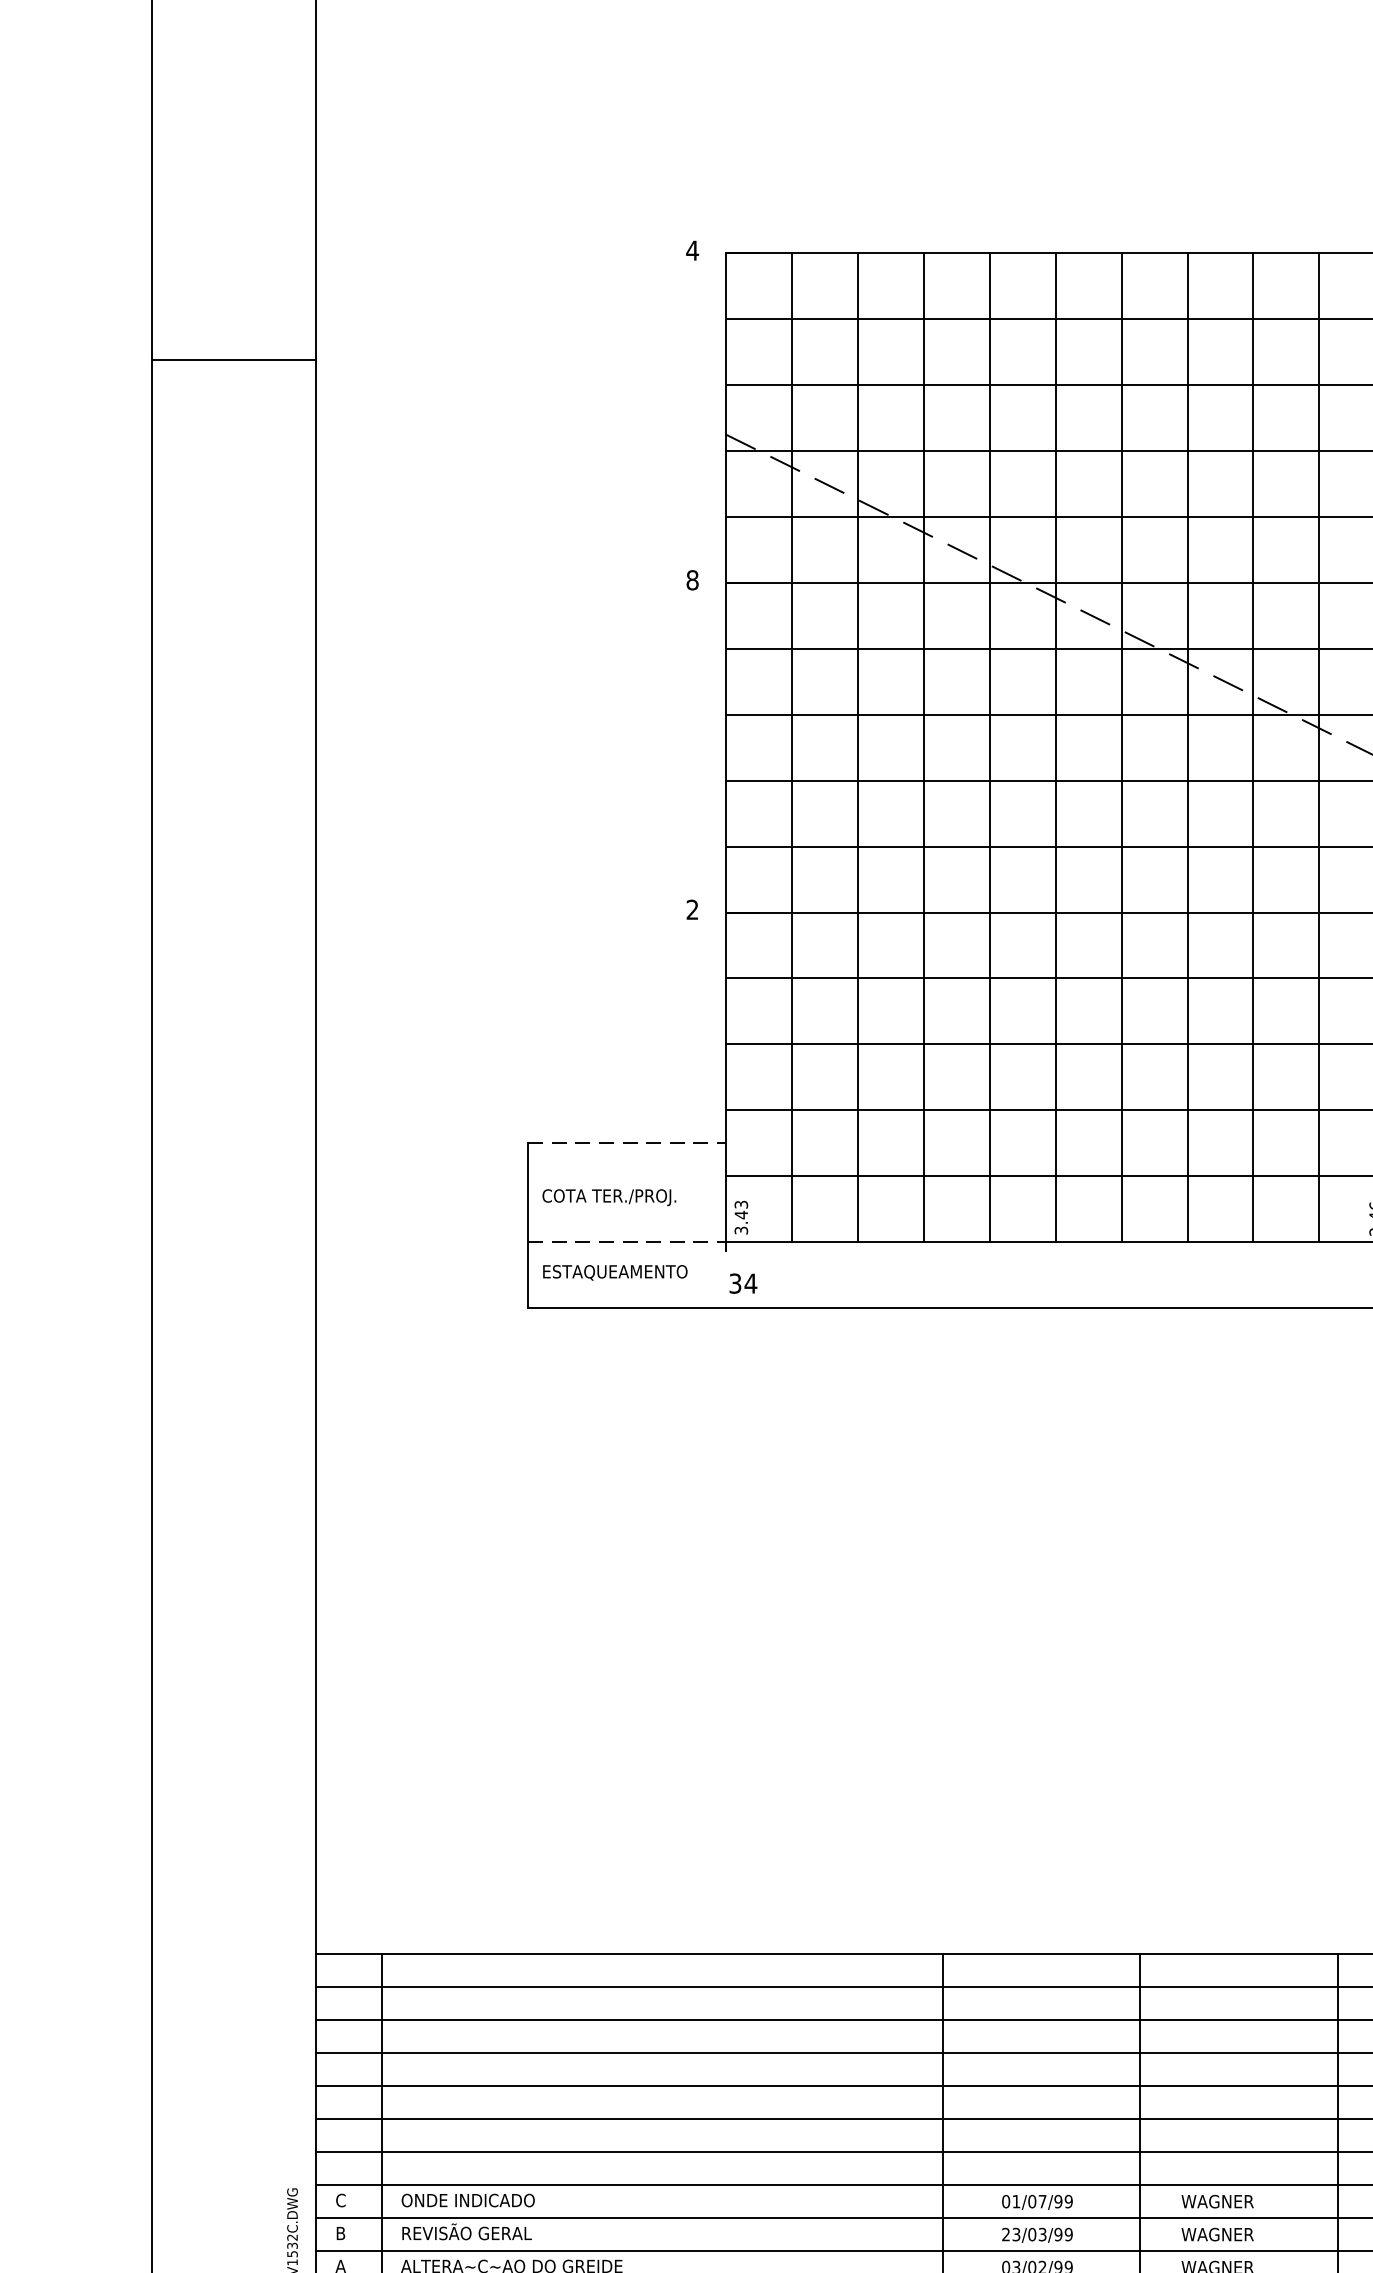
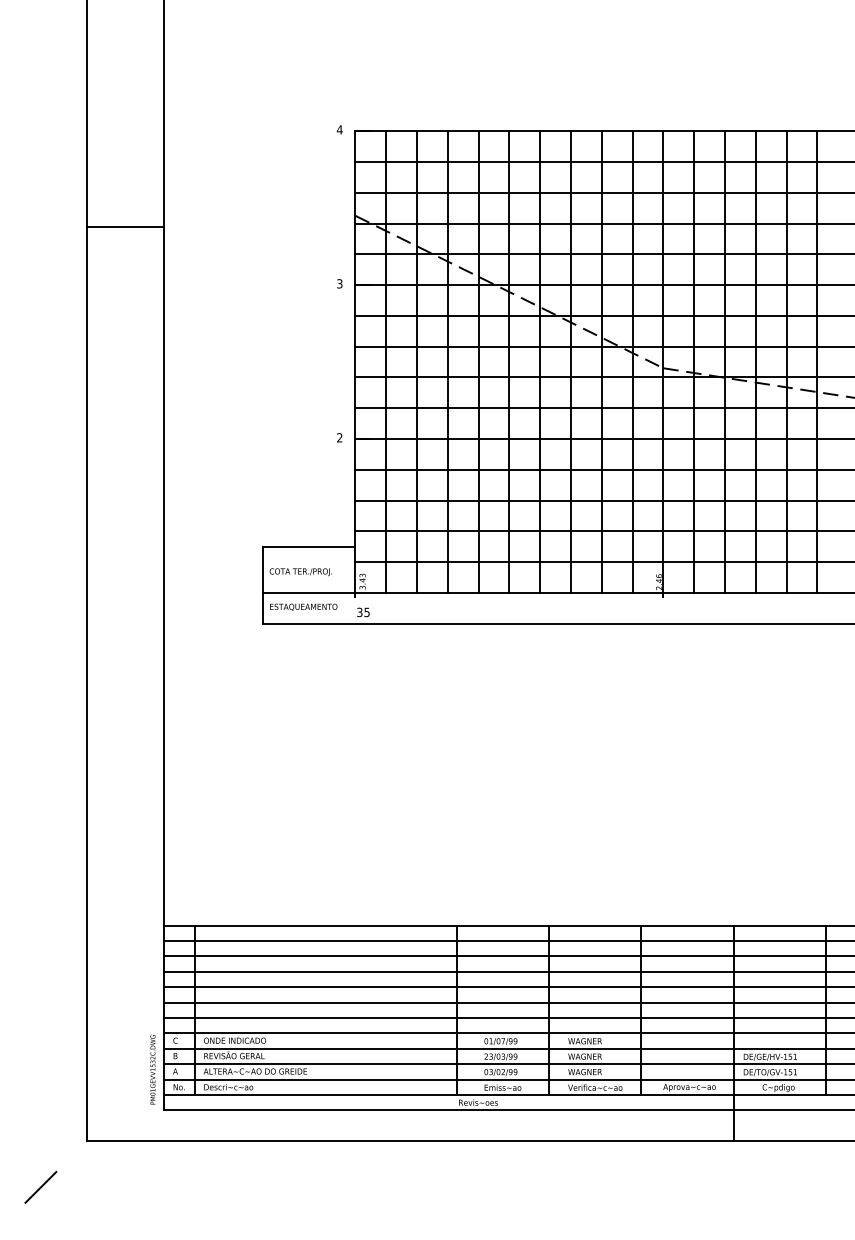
line: (233, 359) -> (125, 226), moved
text: (691, 579) -> (339, 283), 8 -> 3
line: (627, 1142) -> (309, 546), dashed -> solid
line: (627, 1243) -> (309, 593), dashed -> solid
text: (751, 1283) -> (367, 612), 34 -> 35

